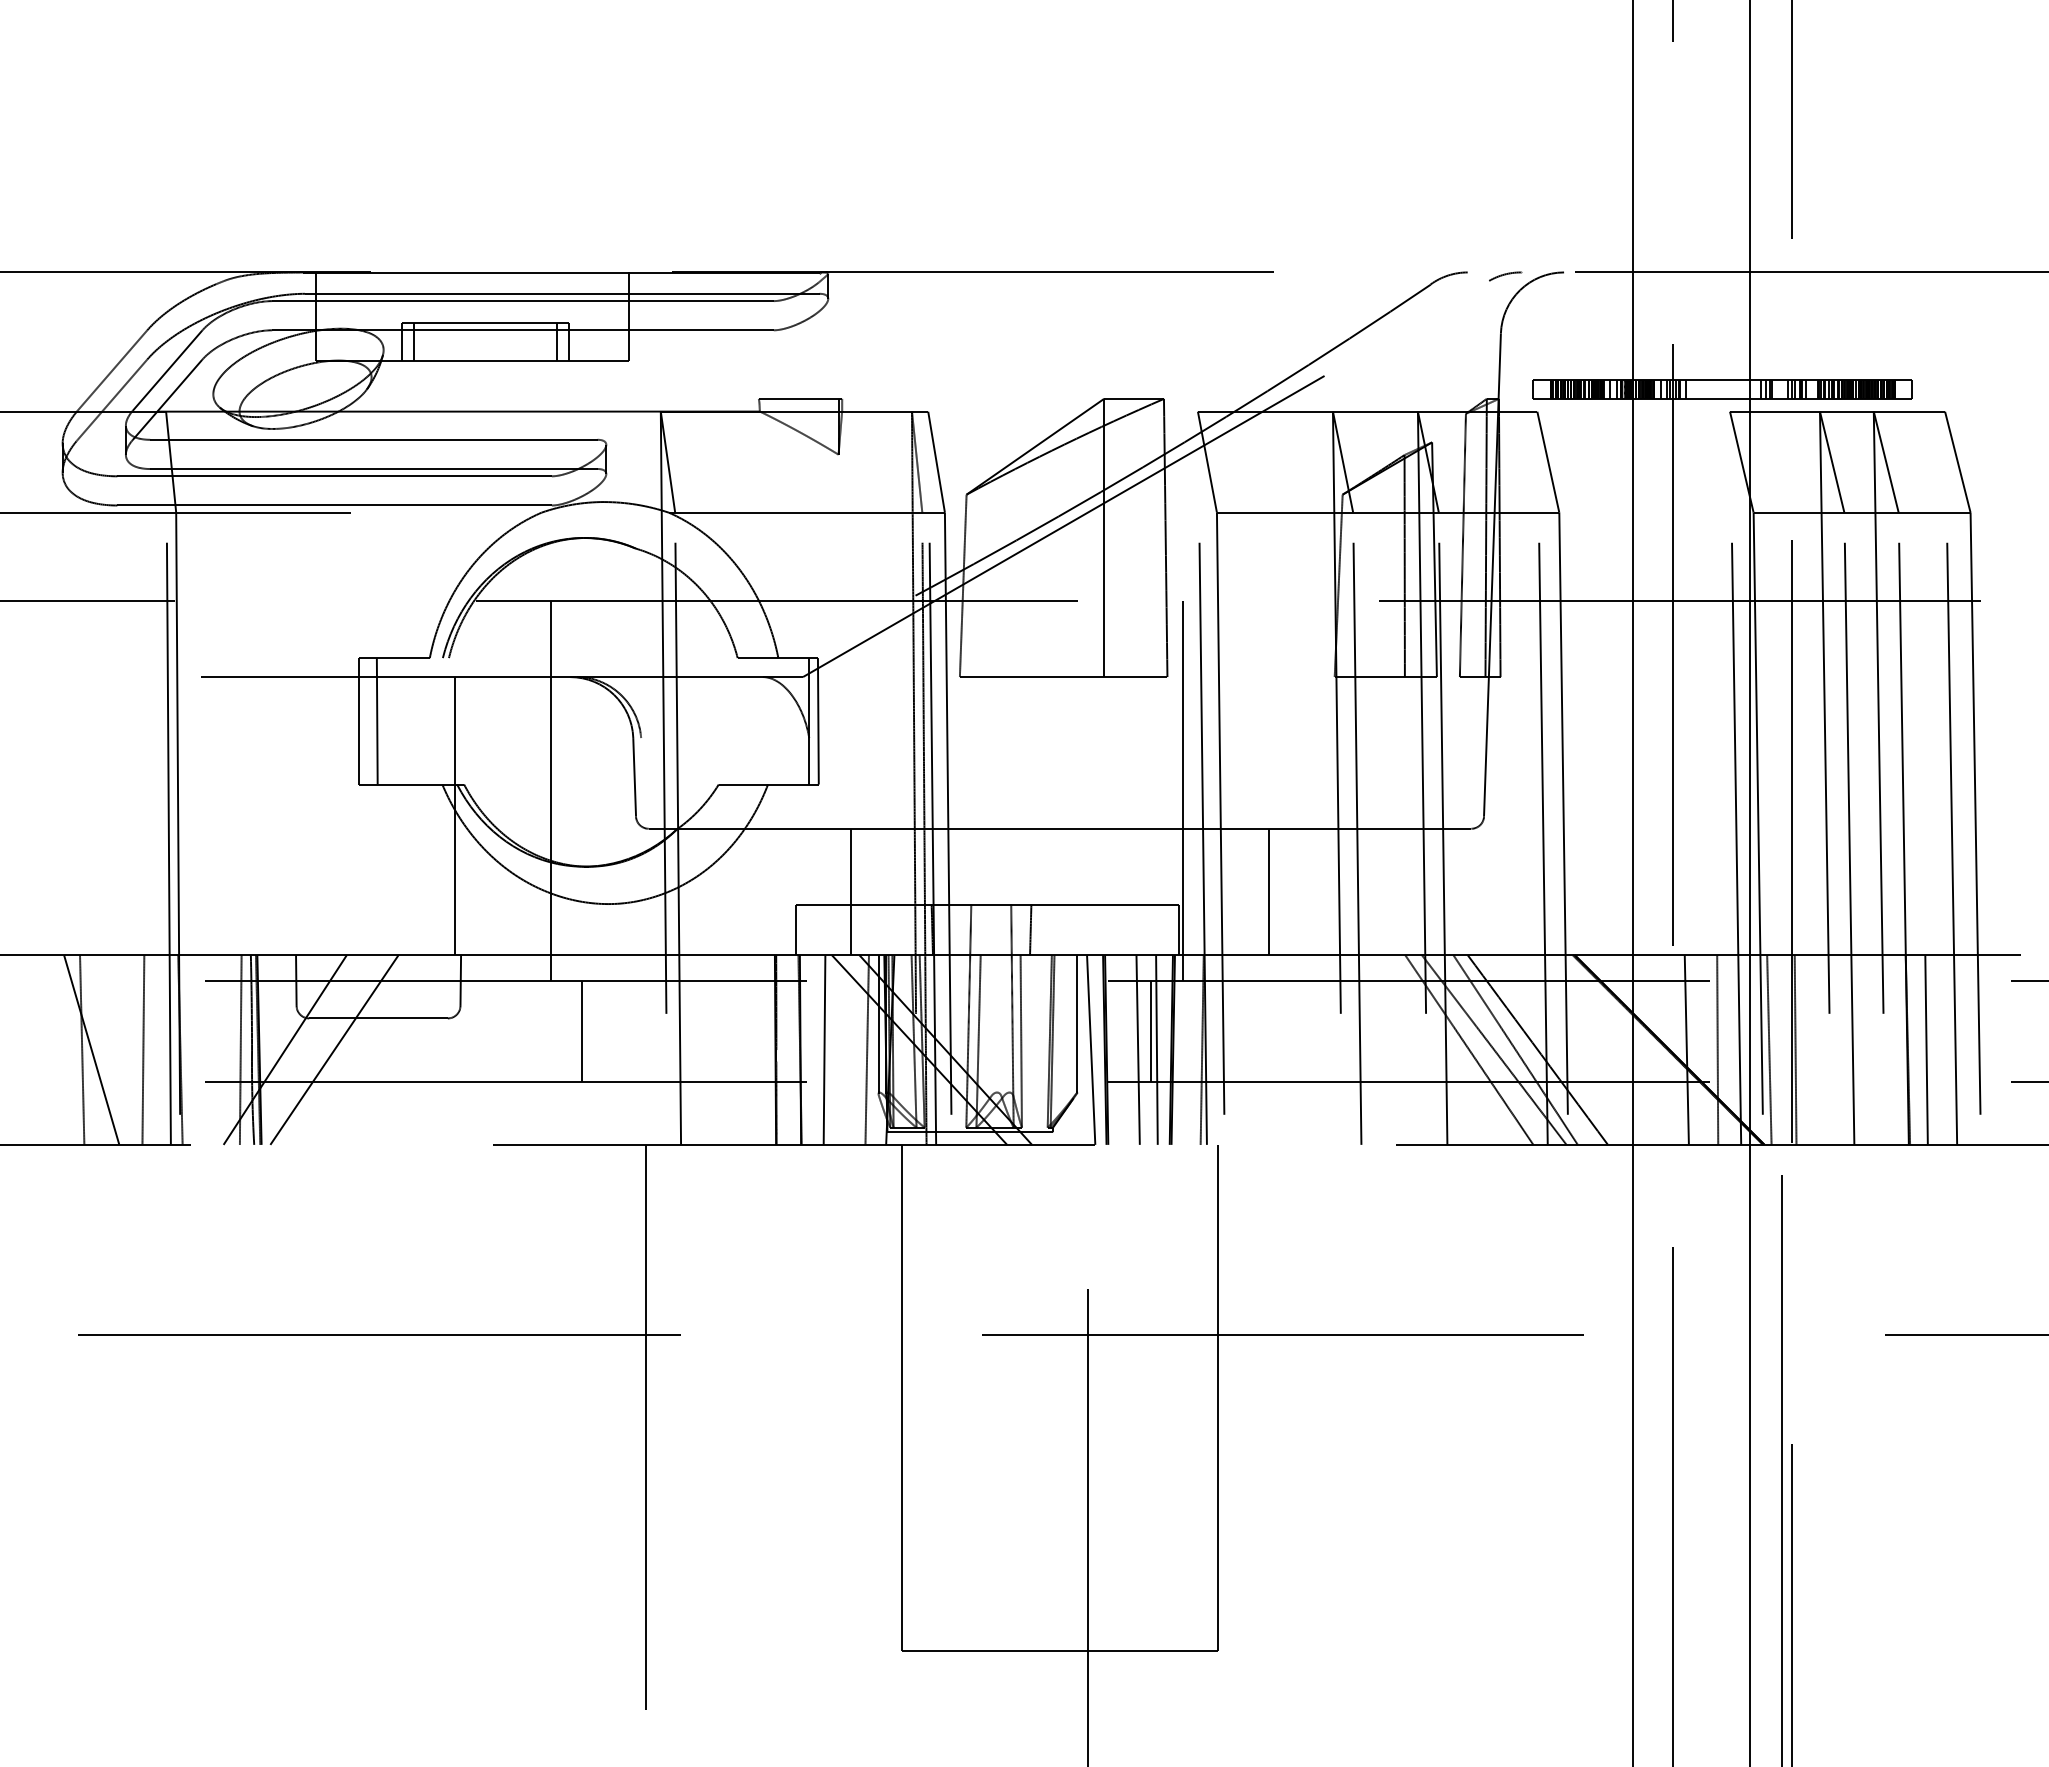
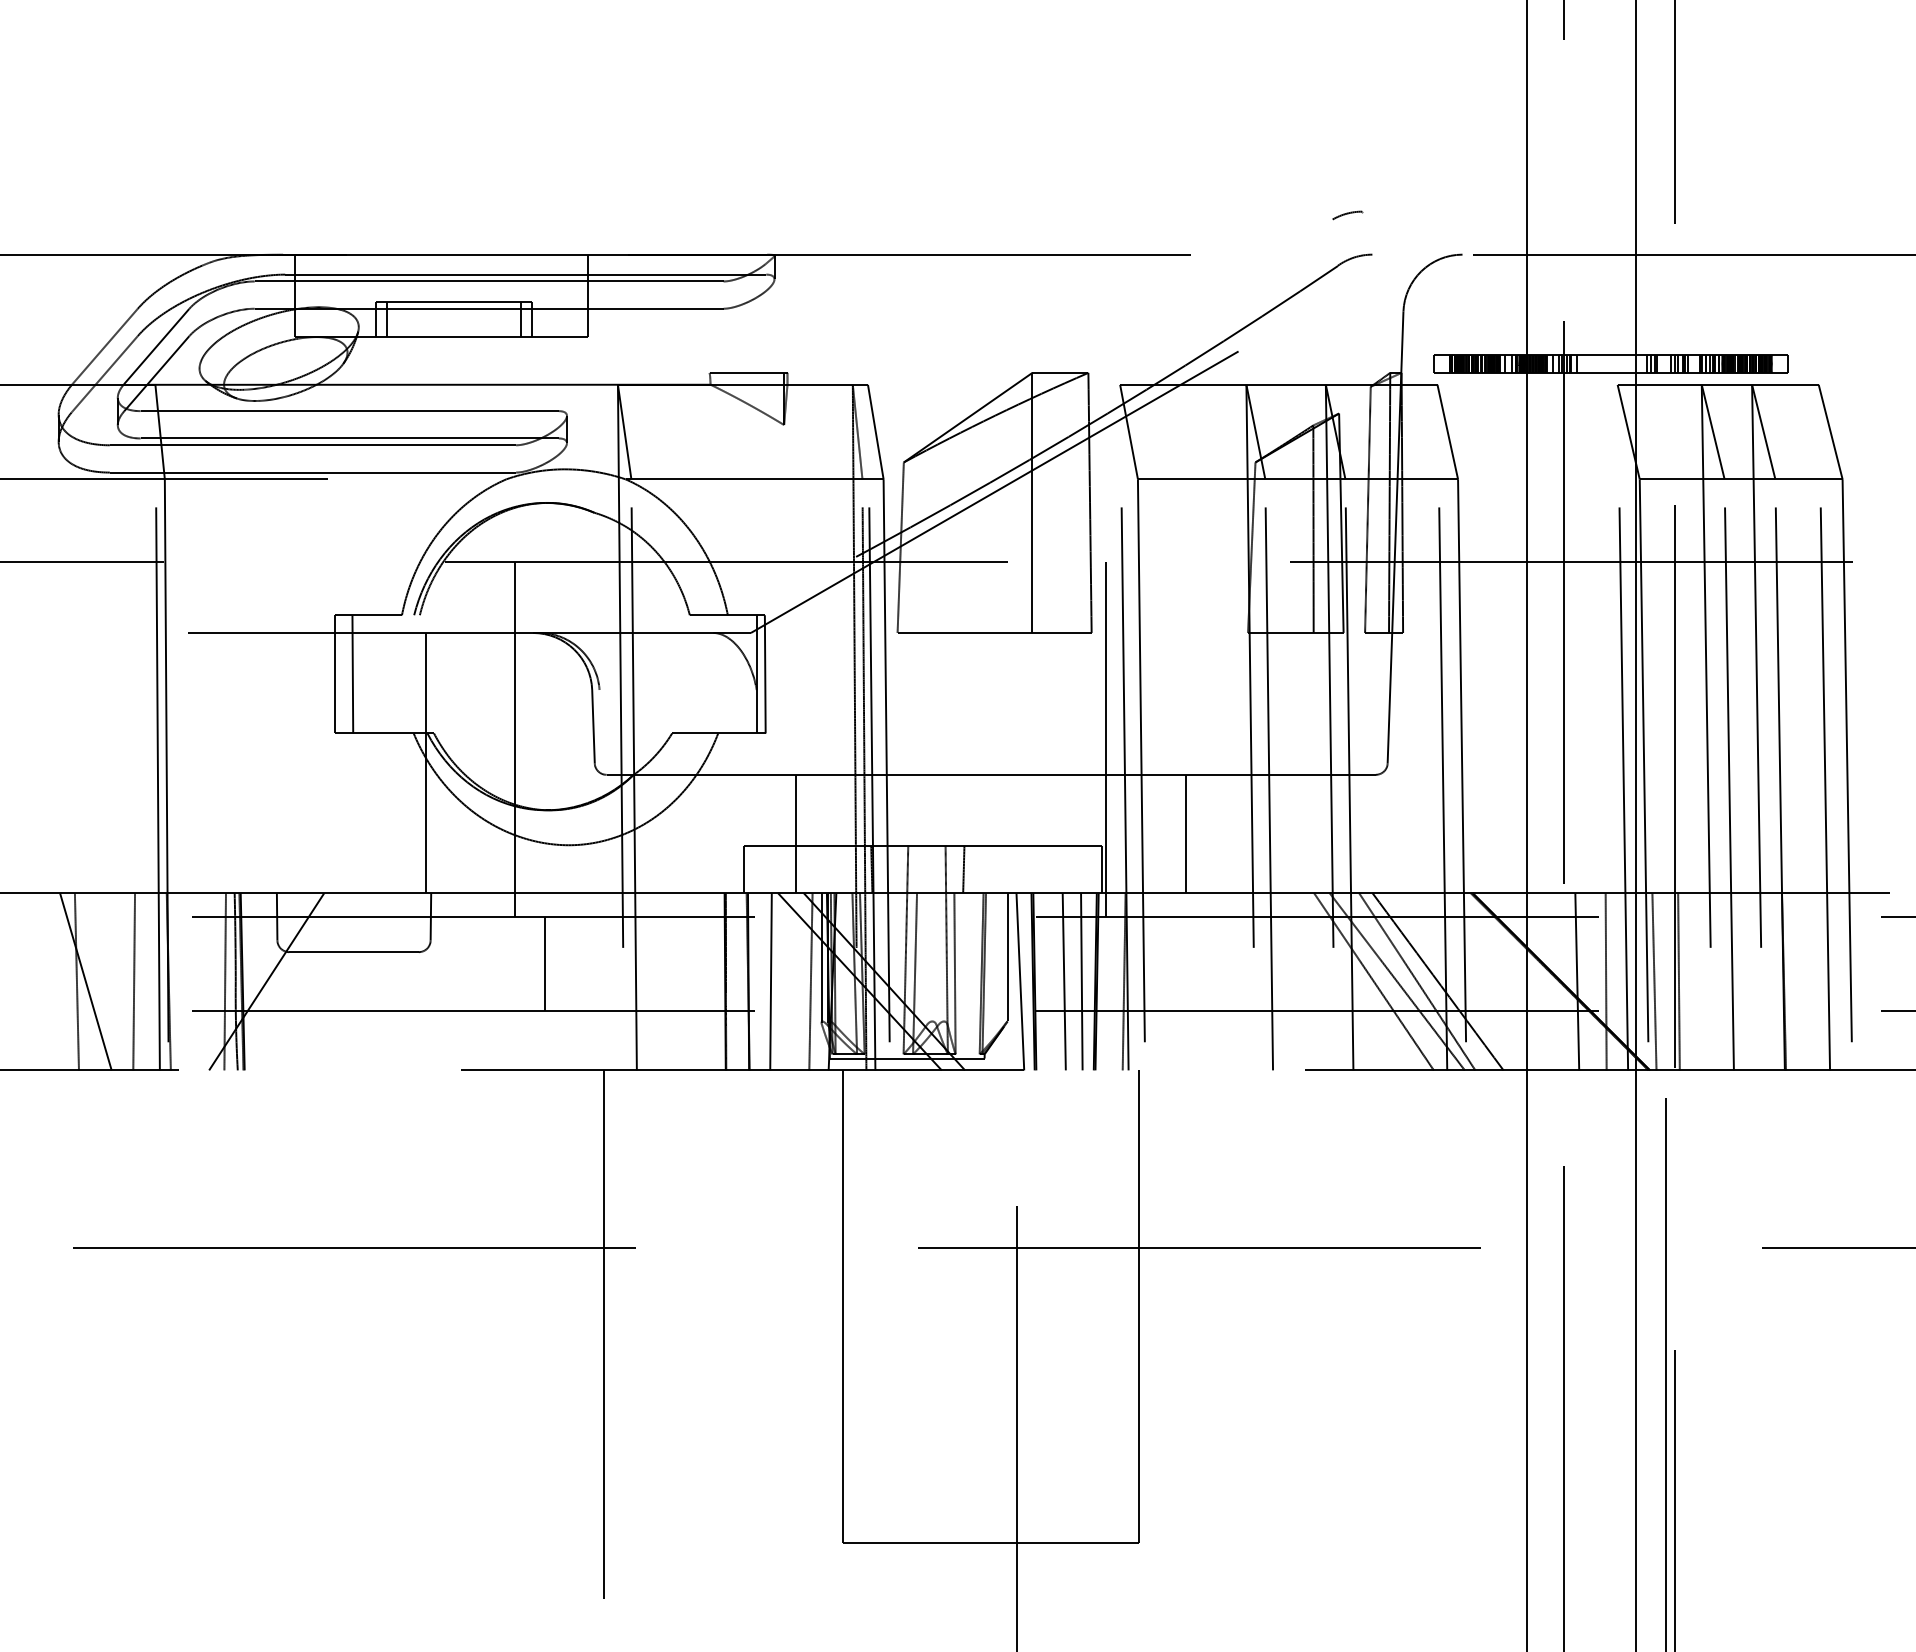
part: (1505, 276) -> (1347, 215), moved
line: (1151, 1030) -> (1076, 963), removed
line: (334, 1049) -> (312, 981), removed
line: (1926, 1049) -> (1801, 981), removed

